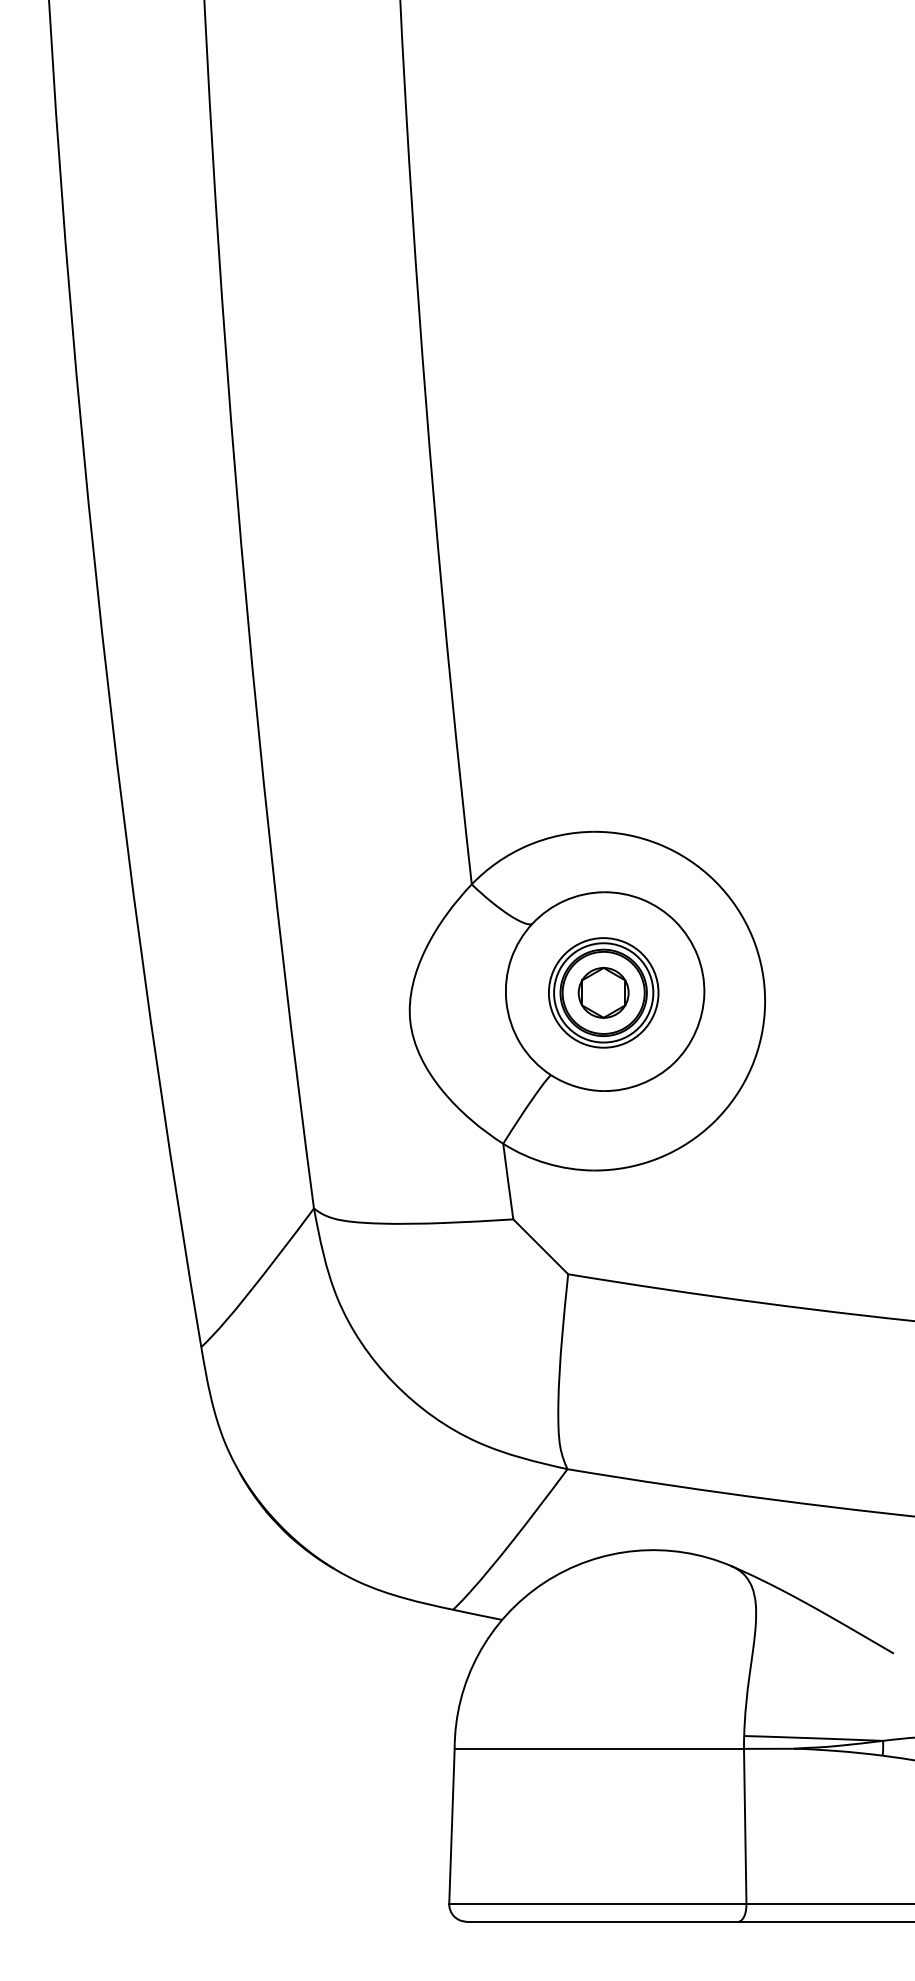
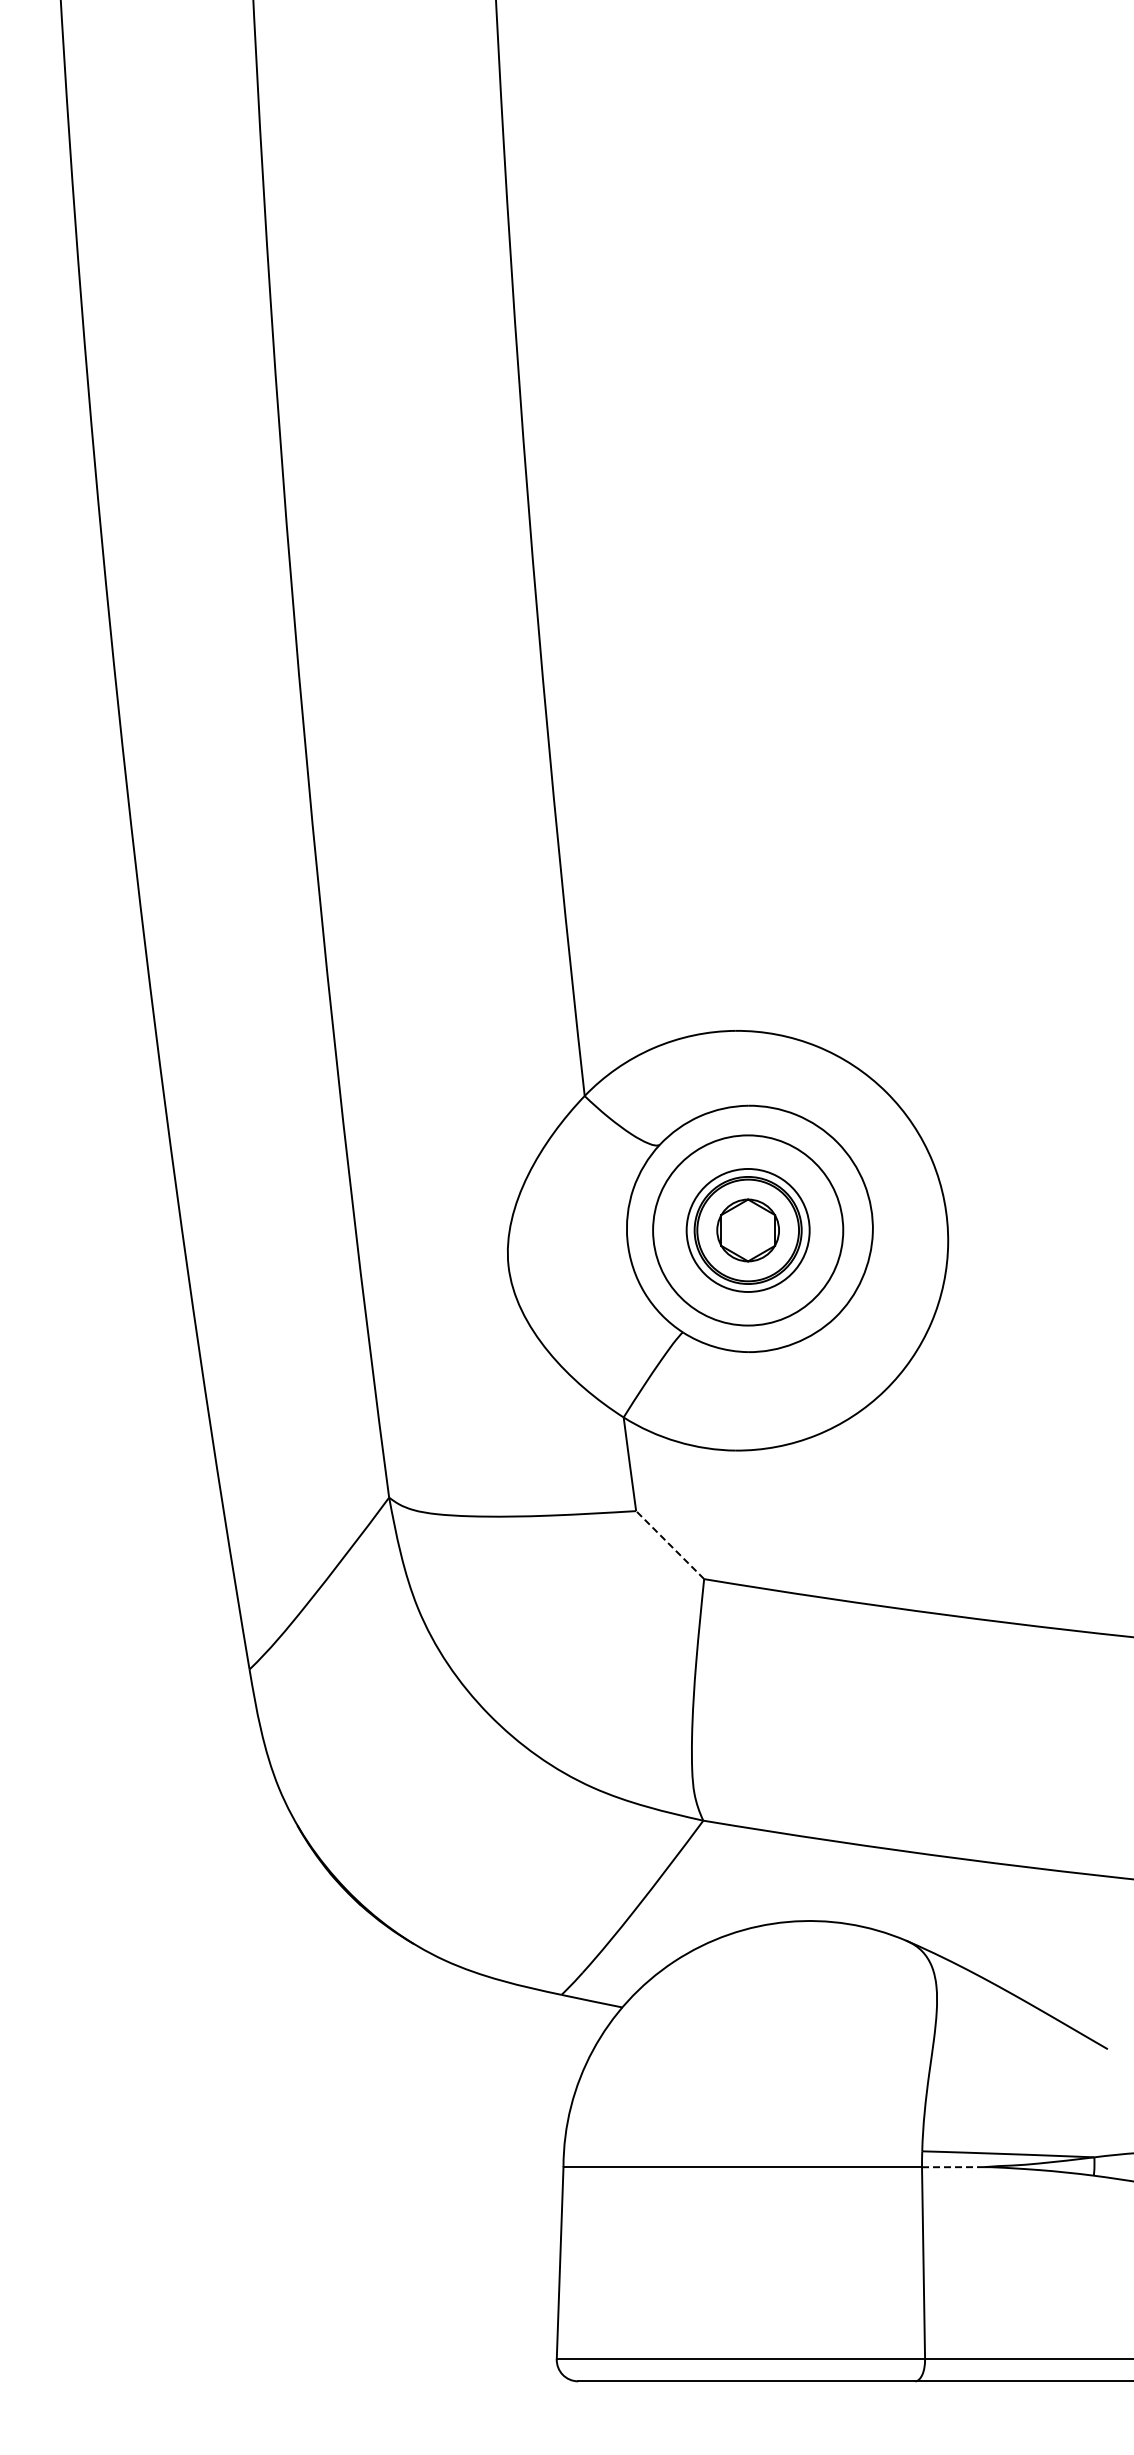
circle: (603, 992) -> (748, 1230), size x1.4
line: (540, 1246) -> (669, 1544), solid -> dashed
line: (769, 1749) -> (953, 2167), solid -> dashed

